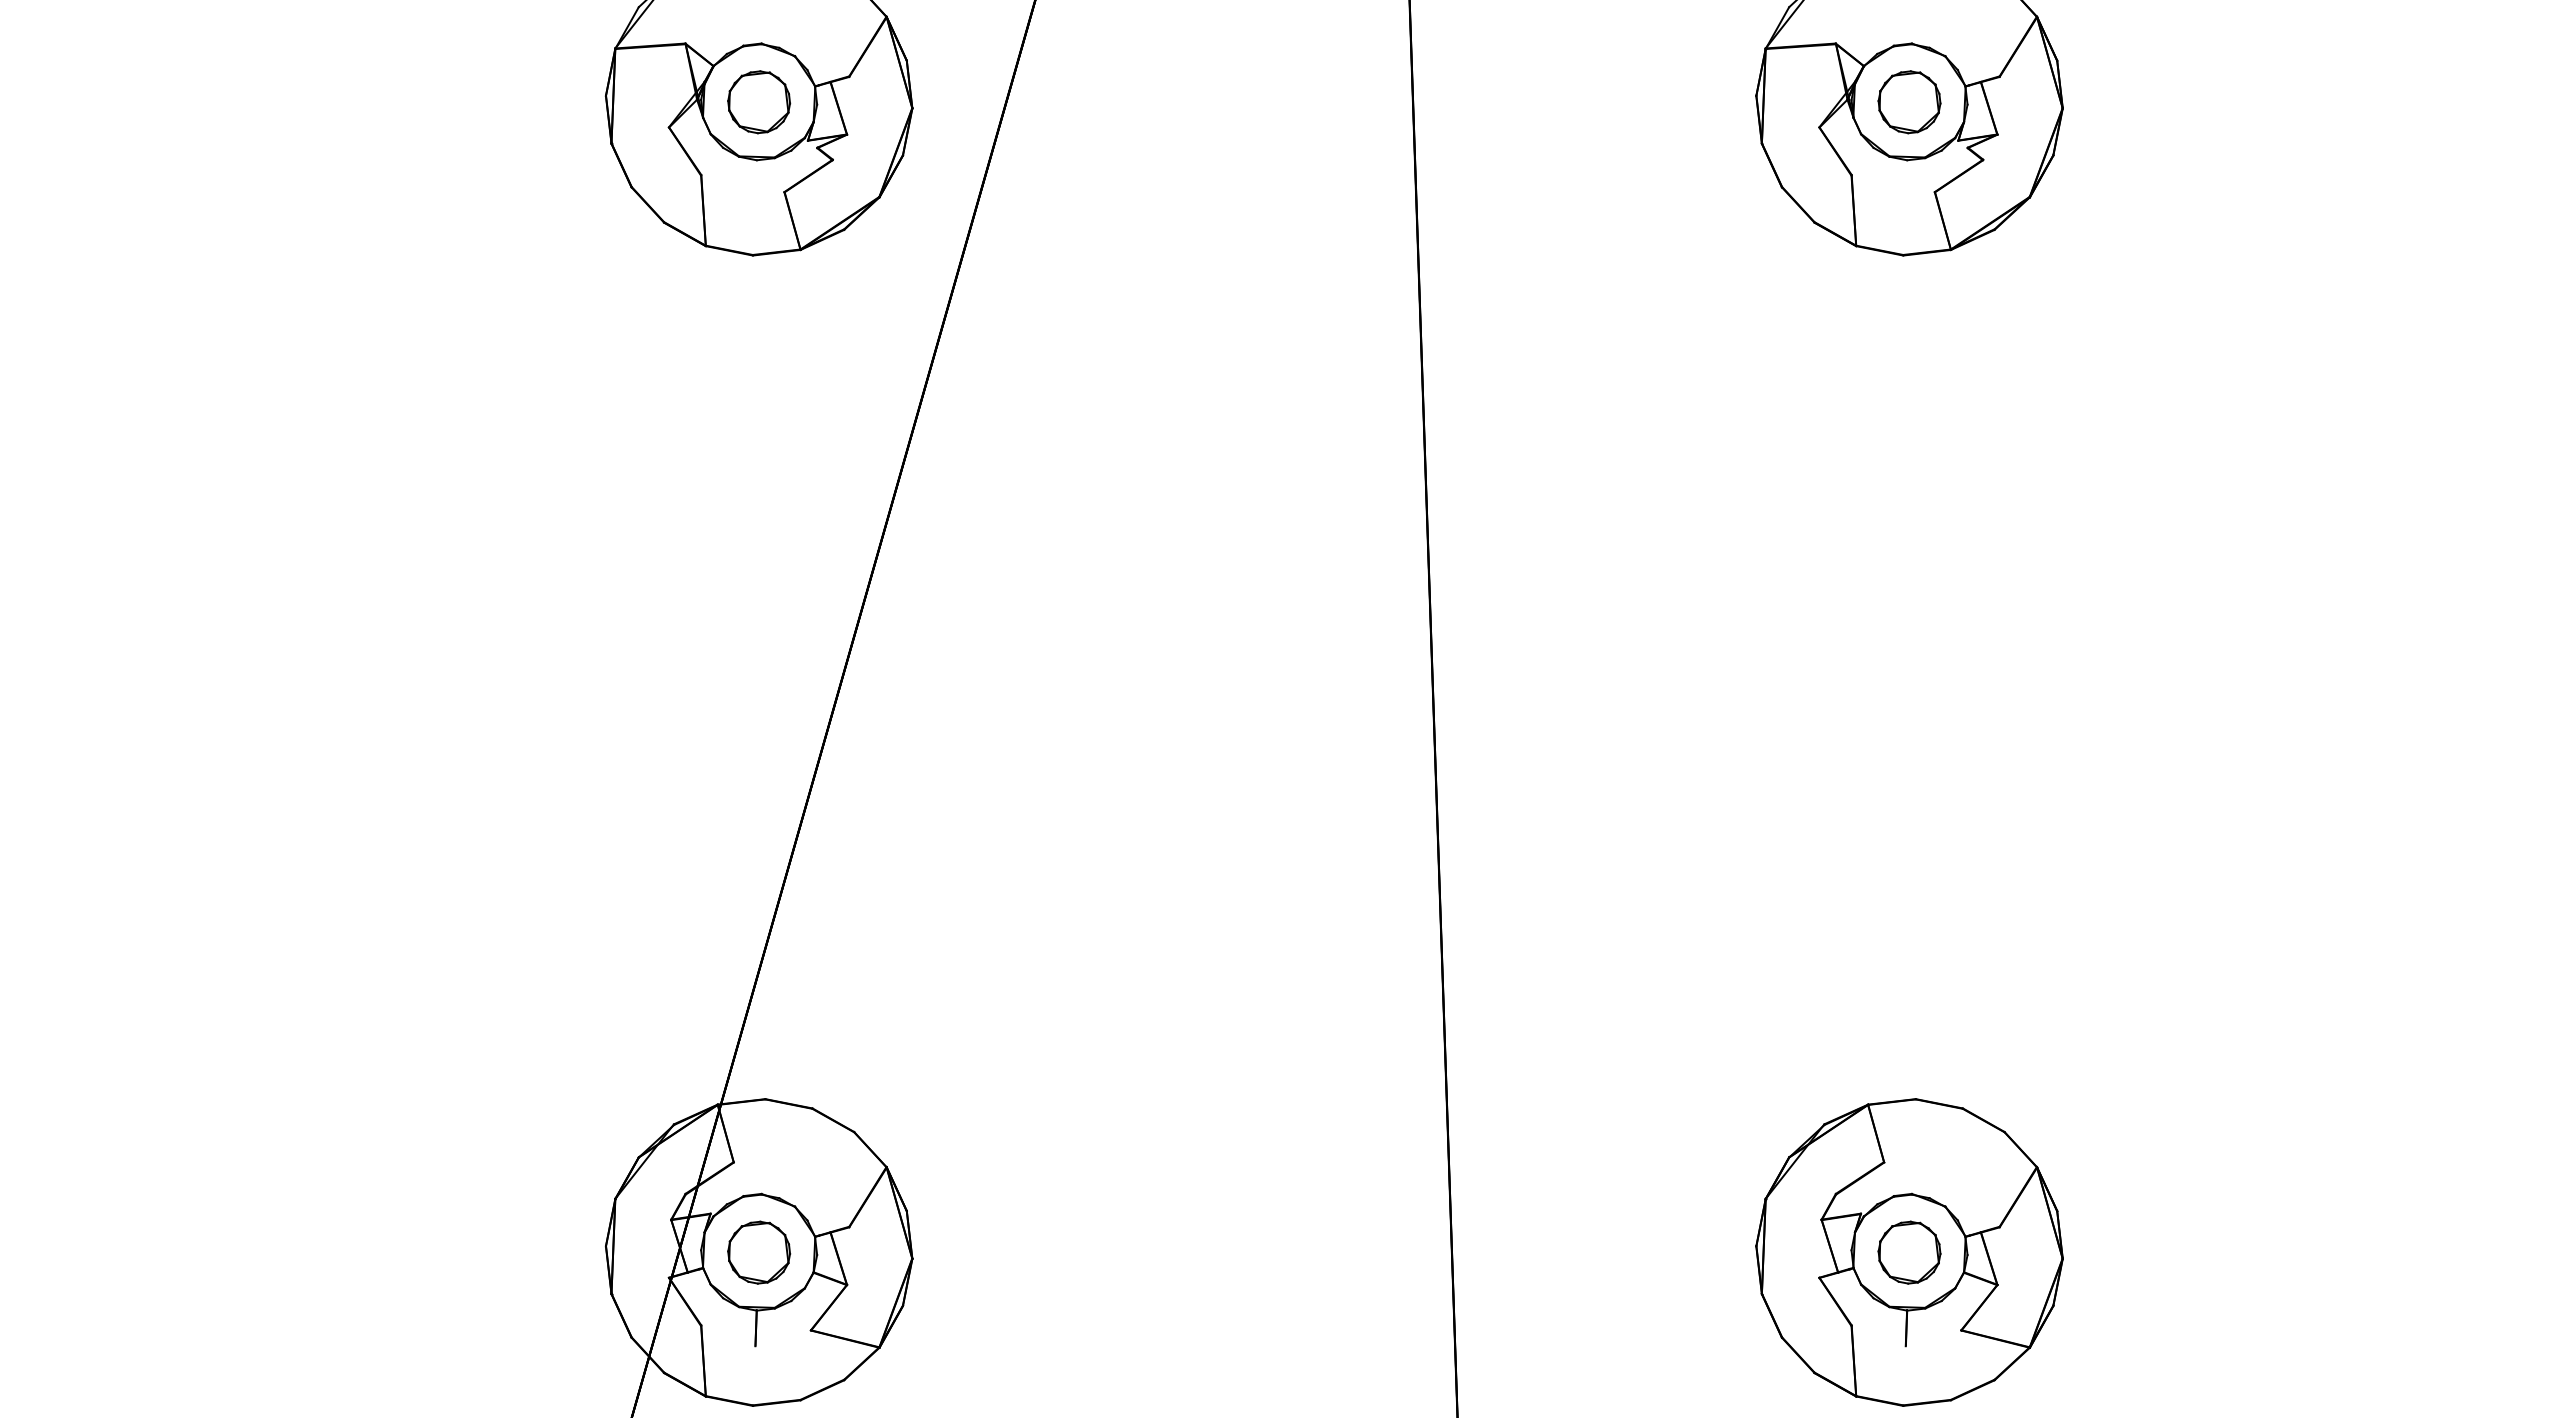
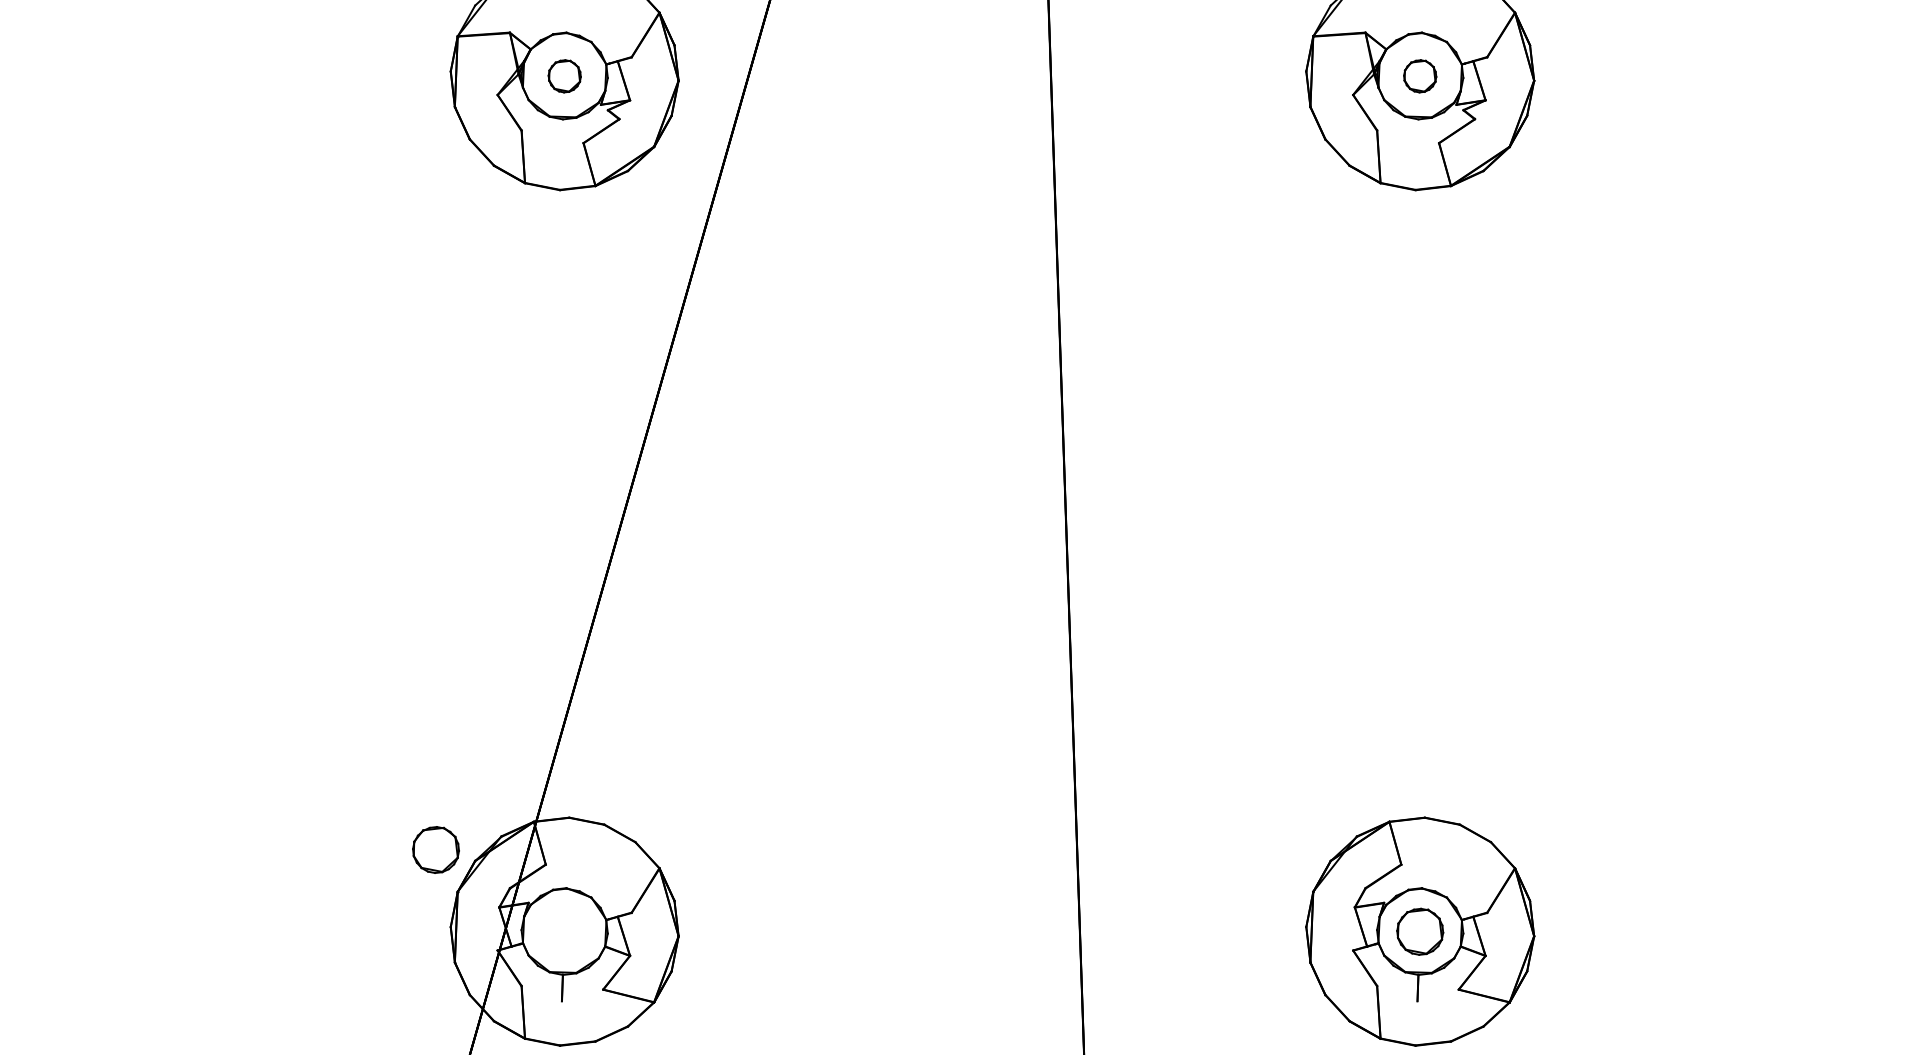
part: (759, 102) -> (564, 76), size x0.7
part: (1909, 102) -> (1420, 76), size x0.7
part: (759, 1252) -> (436, 849), moved

